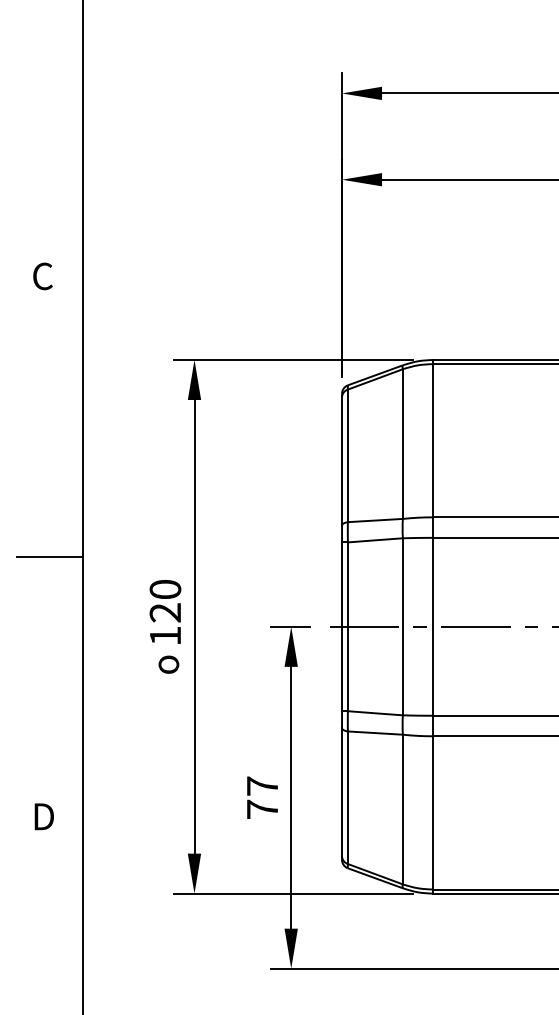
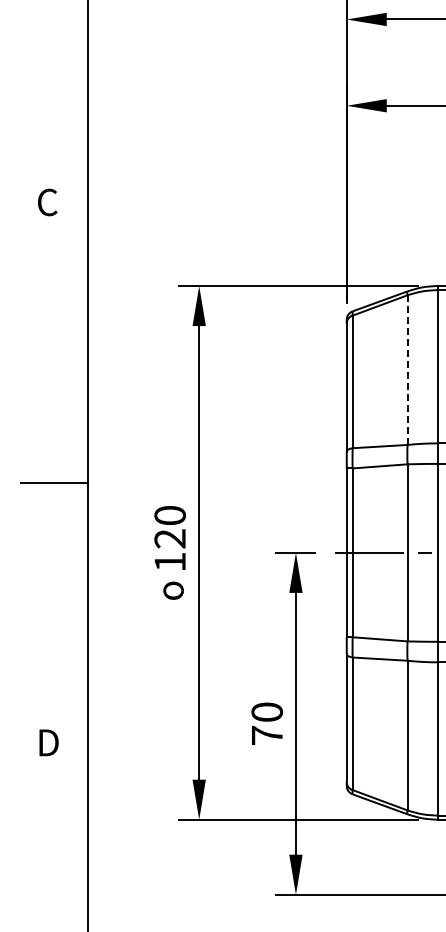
line: (402, 444) -> (407, 370), solid -> dashed
text: (262, 785) -> (267, 711), 77 -> 70

